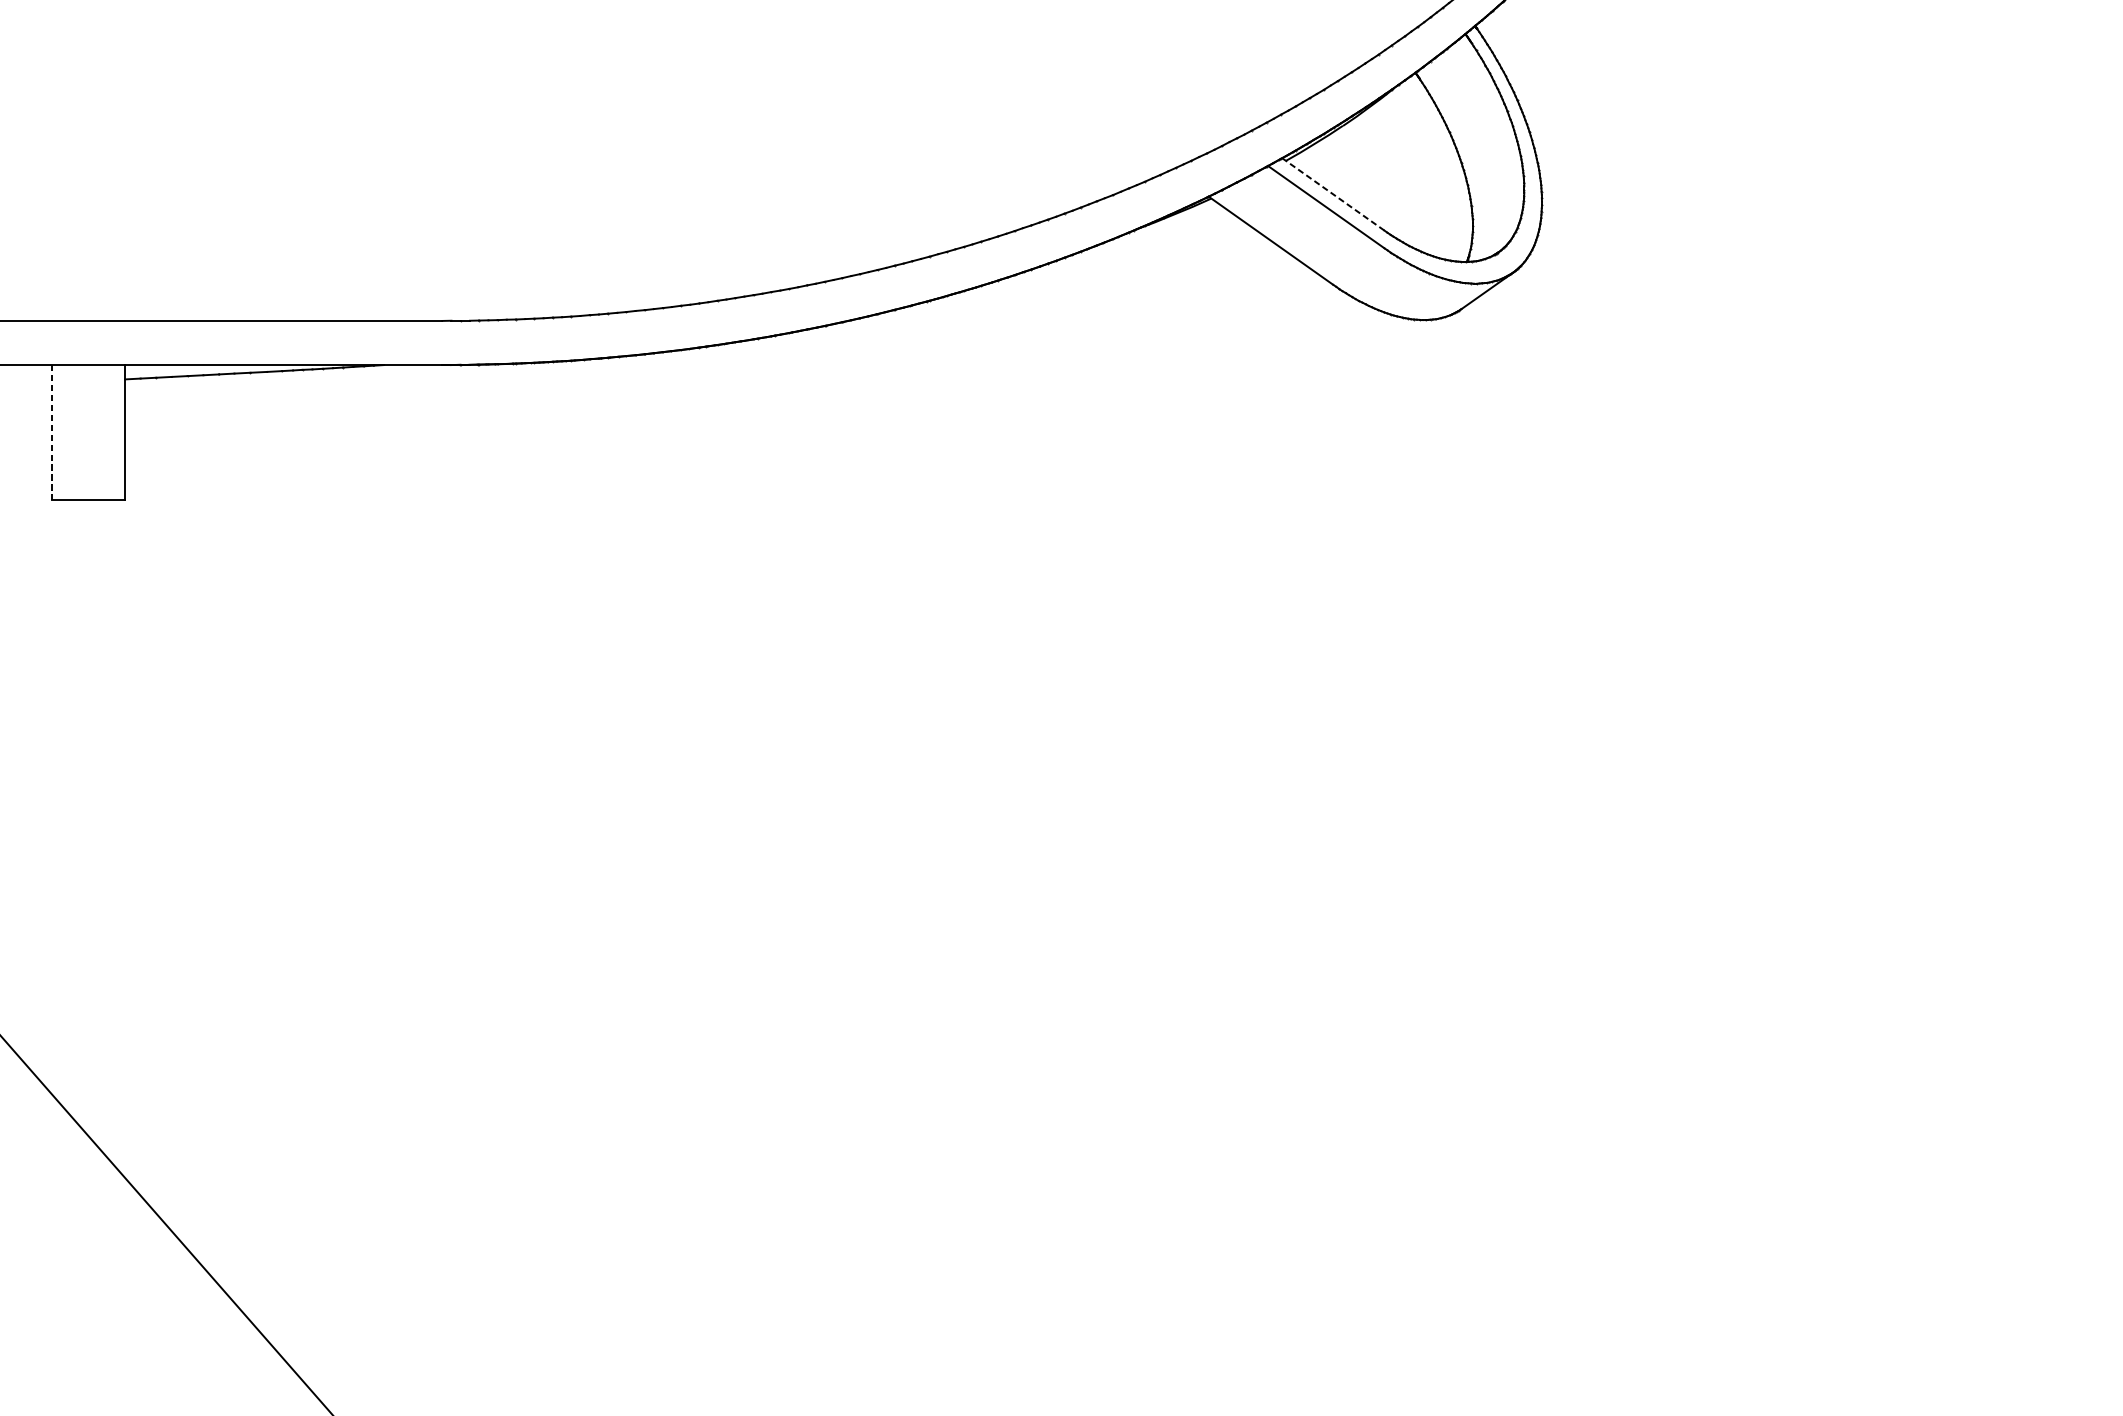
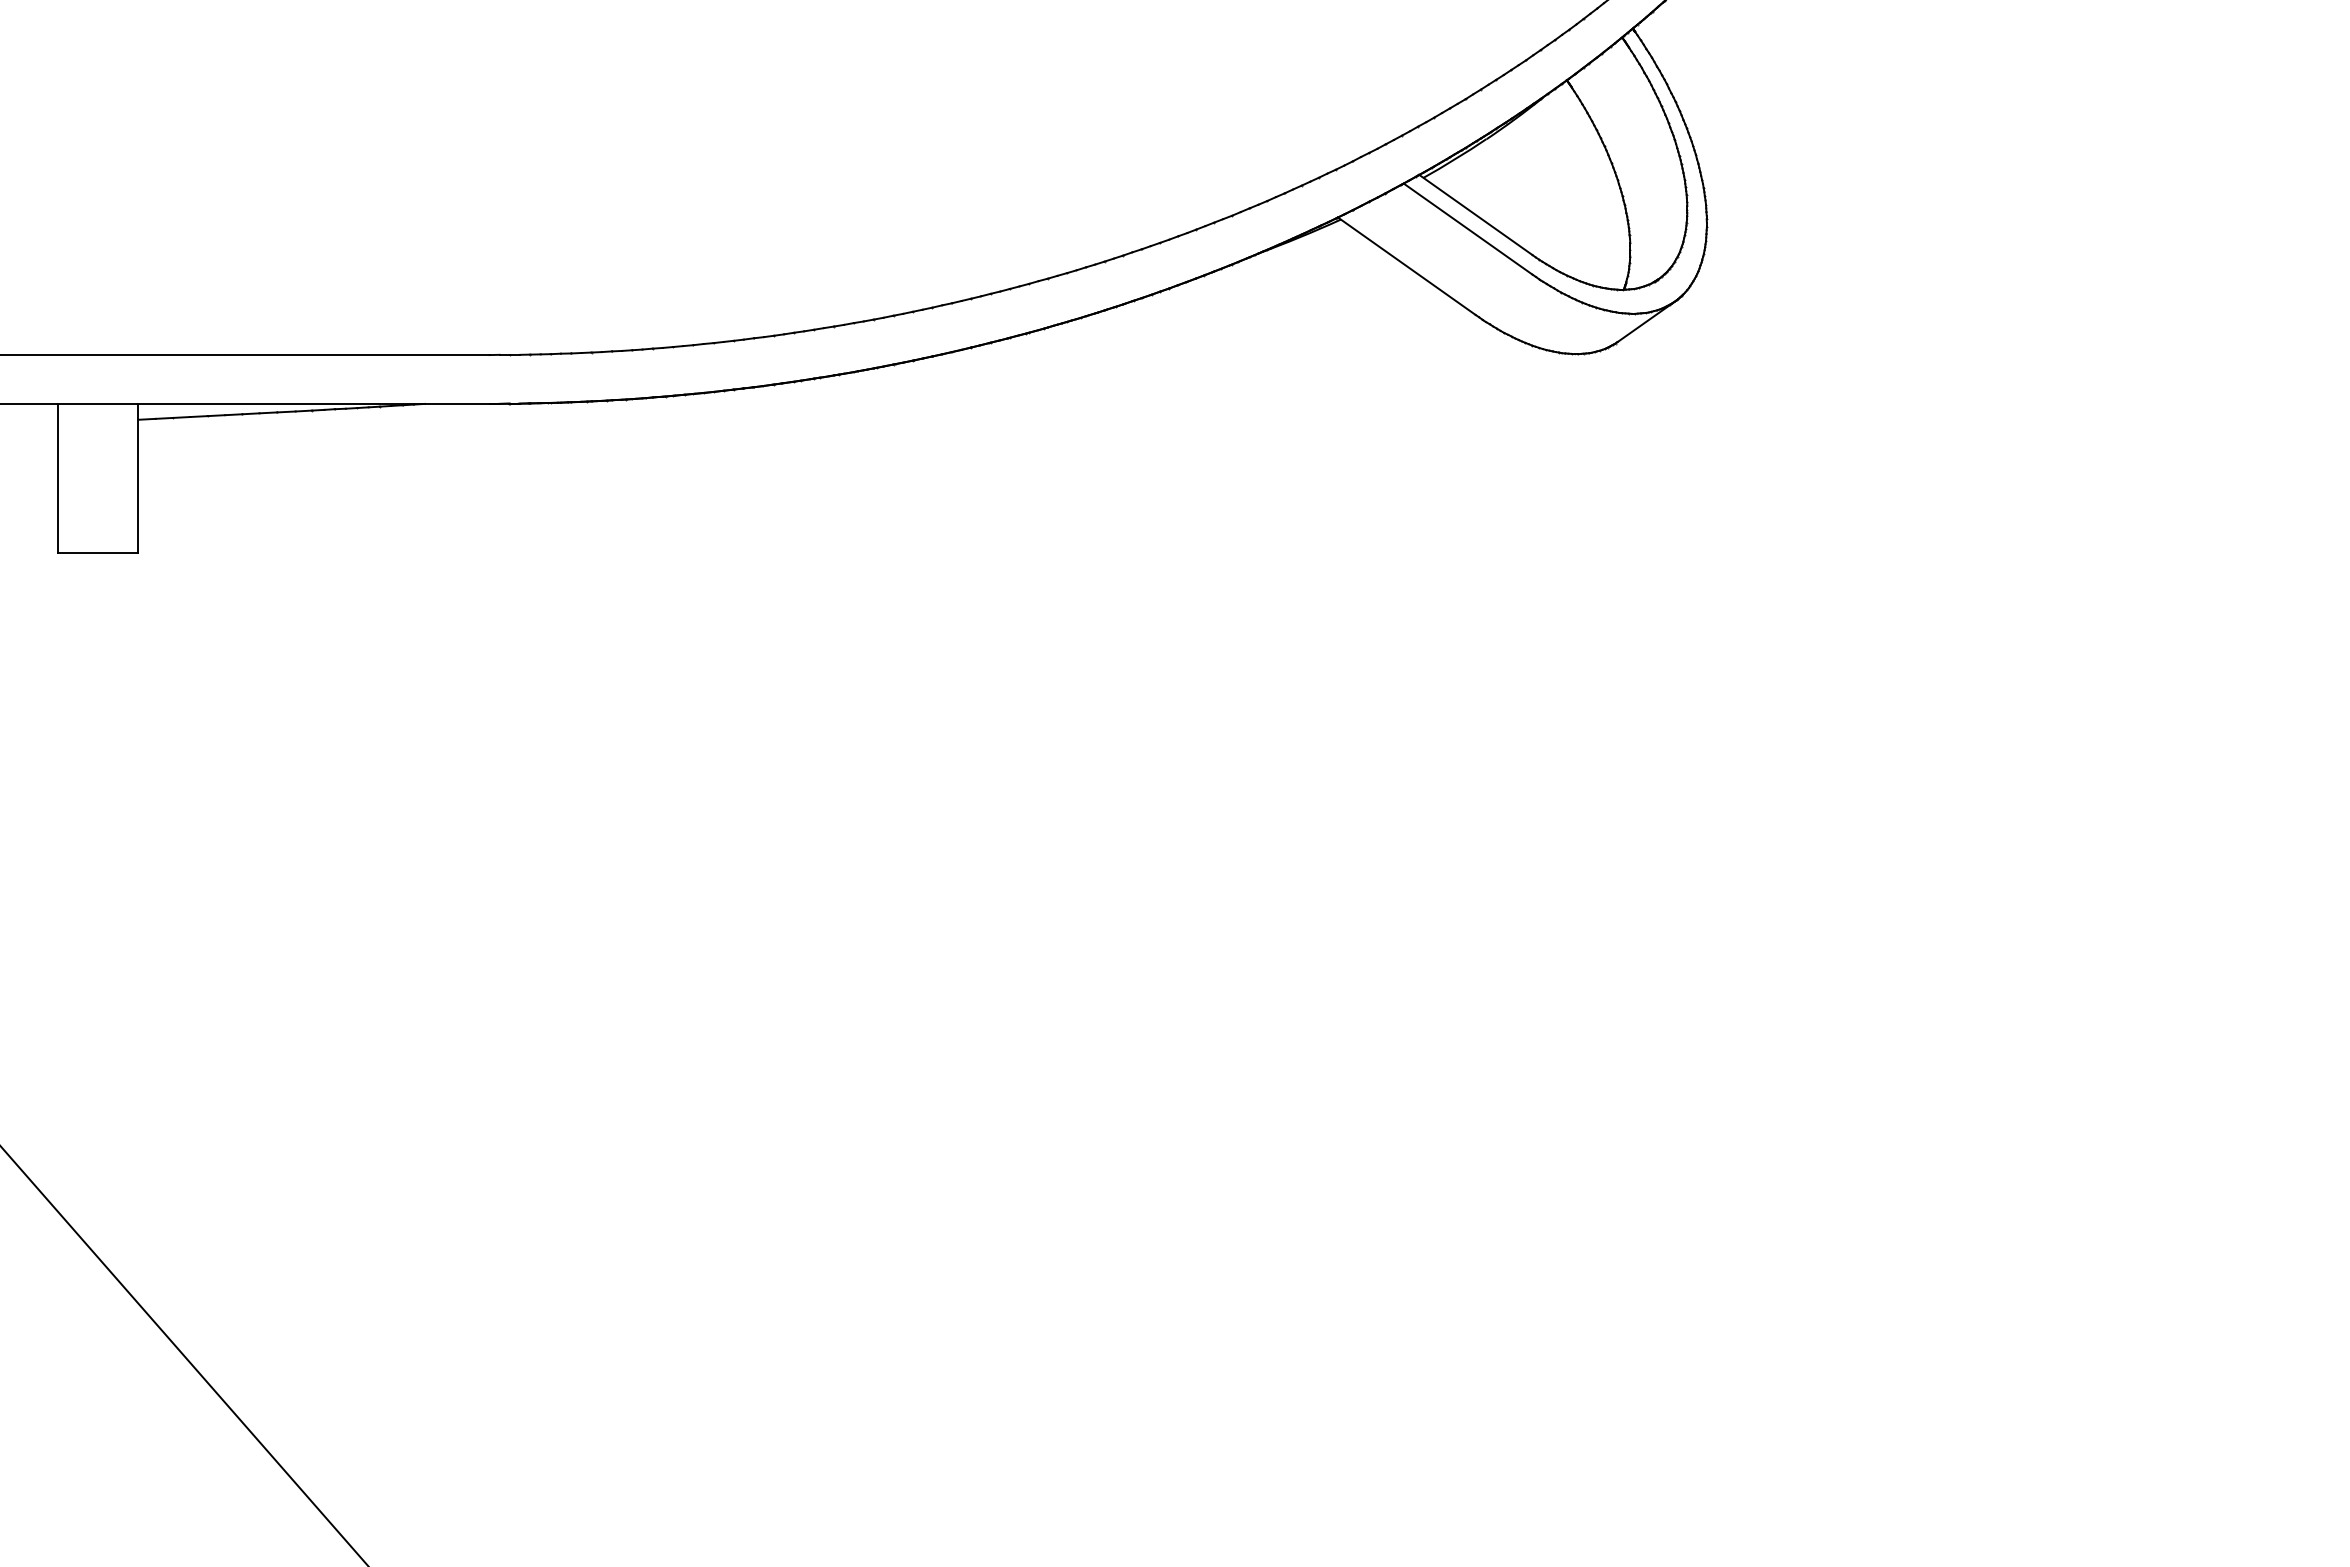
line: (1332, 193) -> (1475, 214), dashed -> solid
line: (51, 432) -> (57, 478), dashed -> solid

